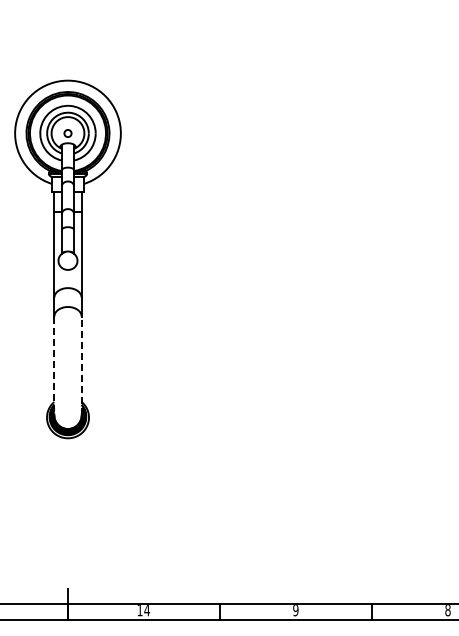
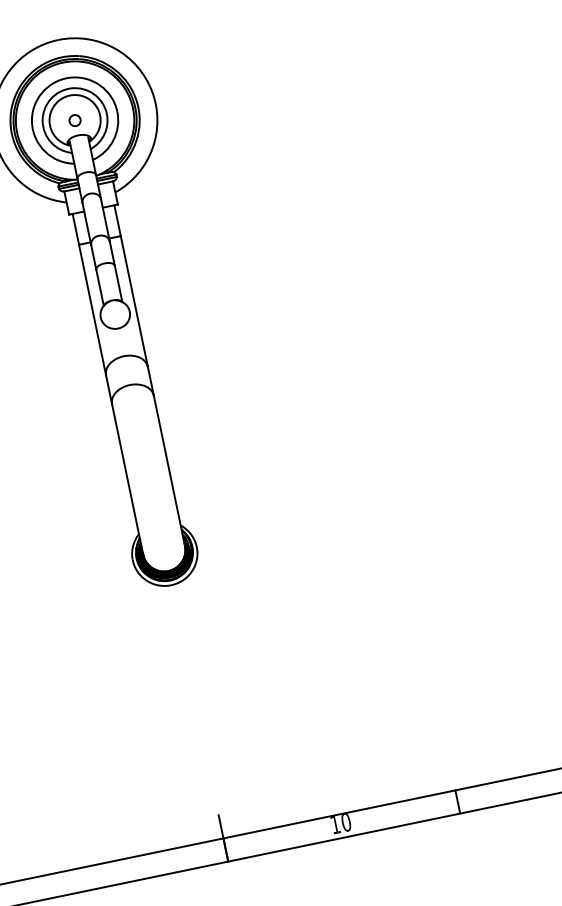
line: (81, 365) -> (168, 469), dashed -> solid
line: (54, 366) -> (128, 480), dashed -> solid
text: (147, 610) -> (346, 822), 14 -> 10

